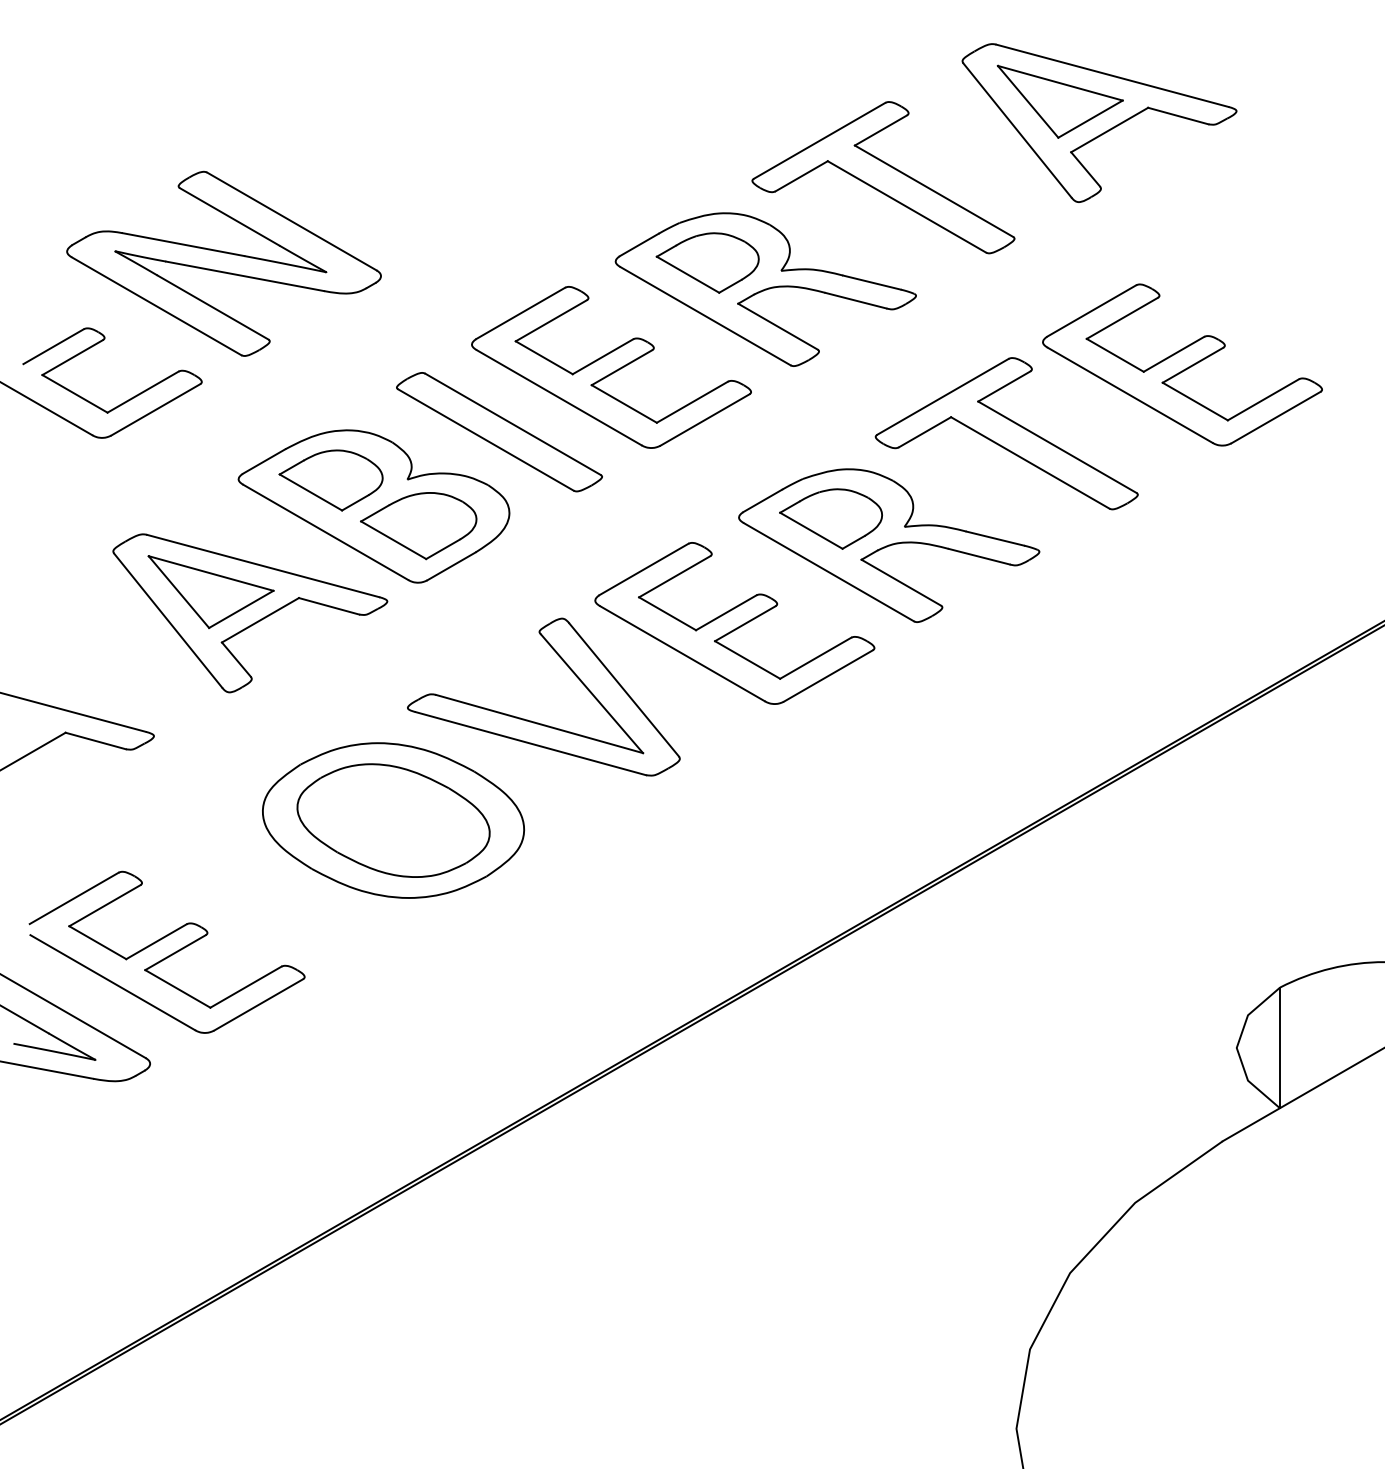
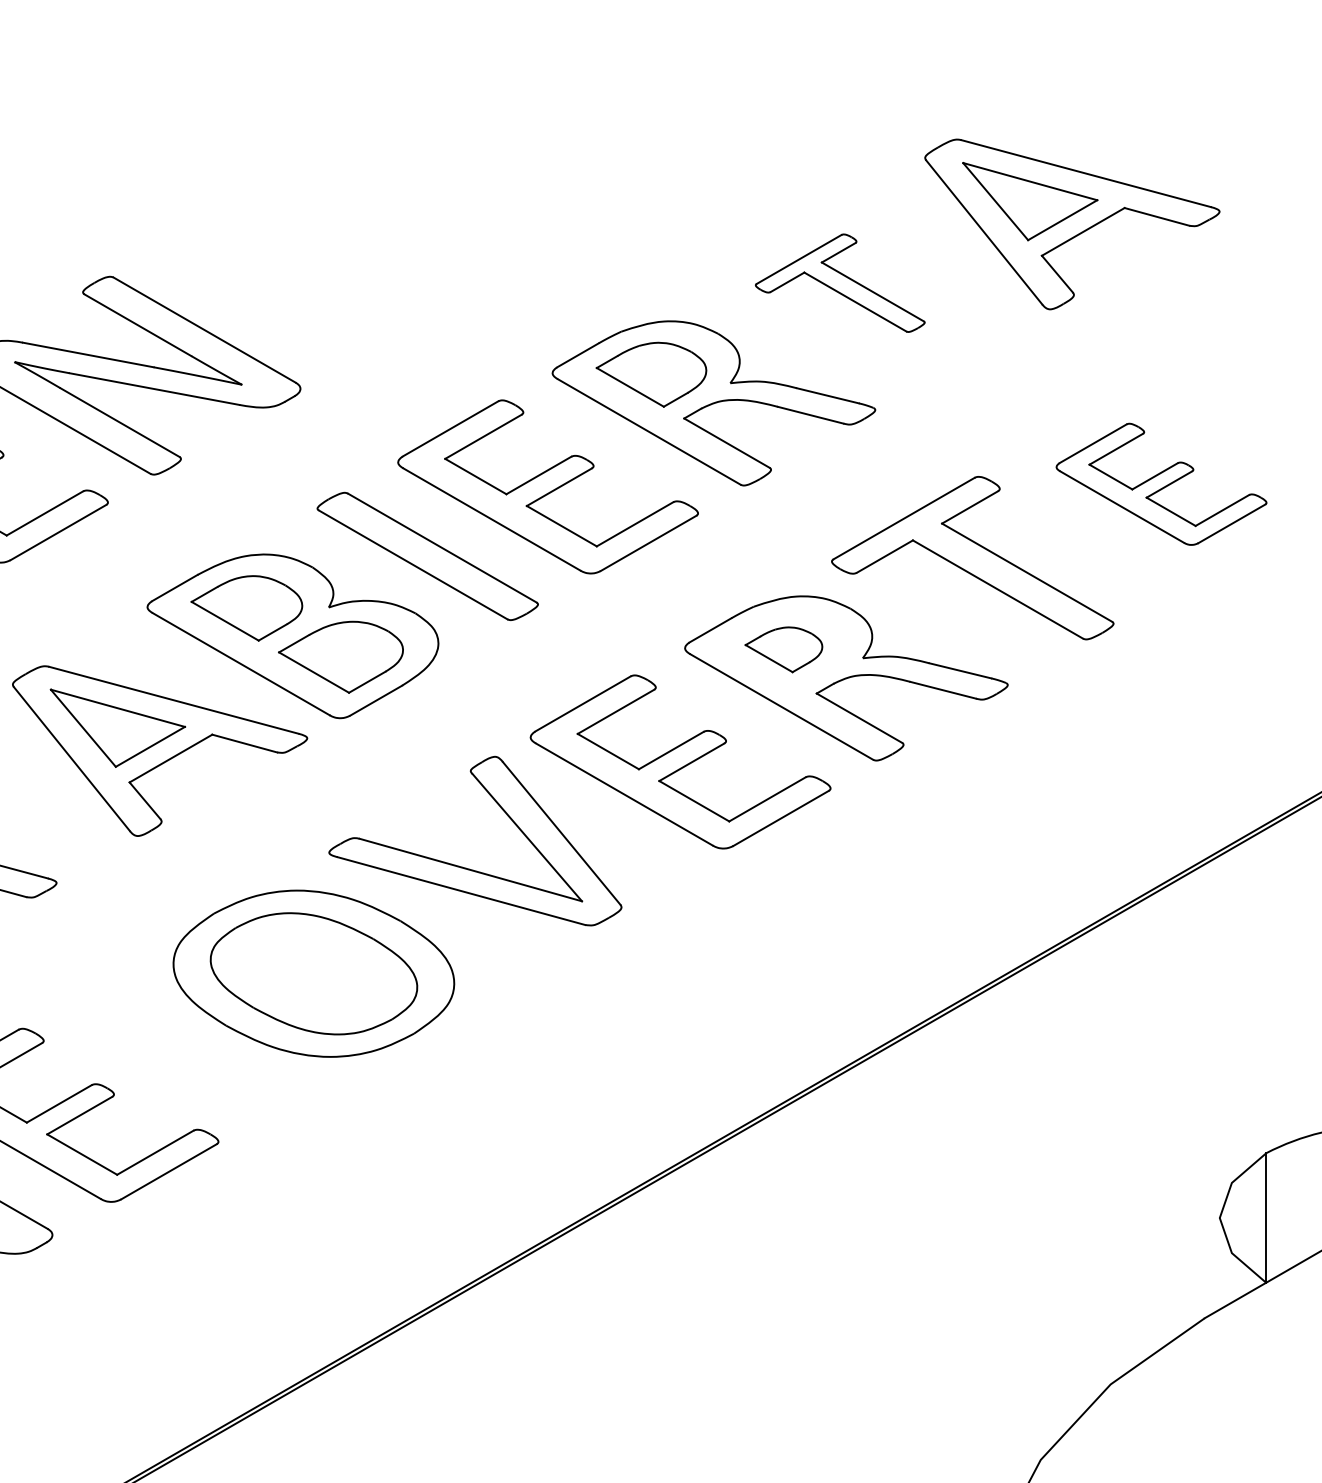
part: (883, 177) -> (840, 282), size x0.6
part: (1182, 364) -> (1161, 483), size x0.7
part: (830, 518) -> (783, 649), size x0.7

